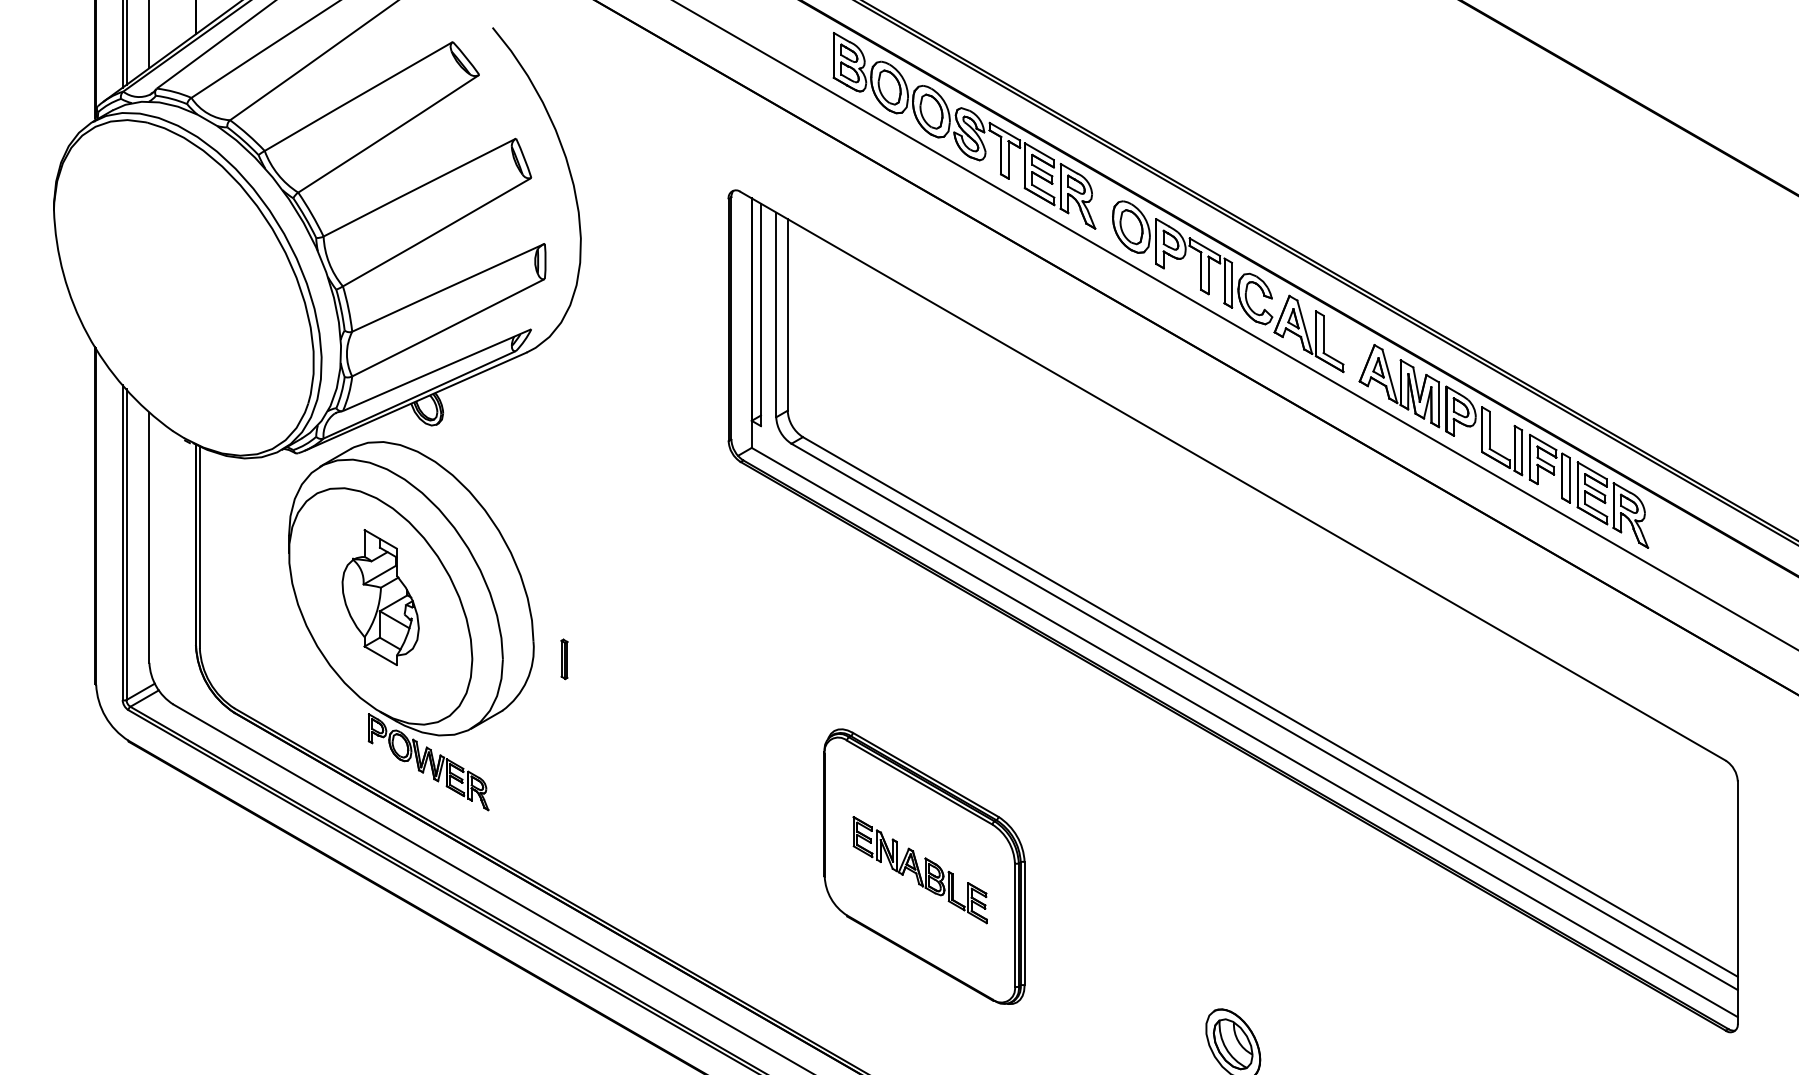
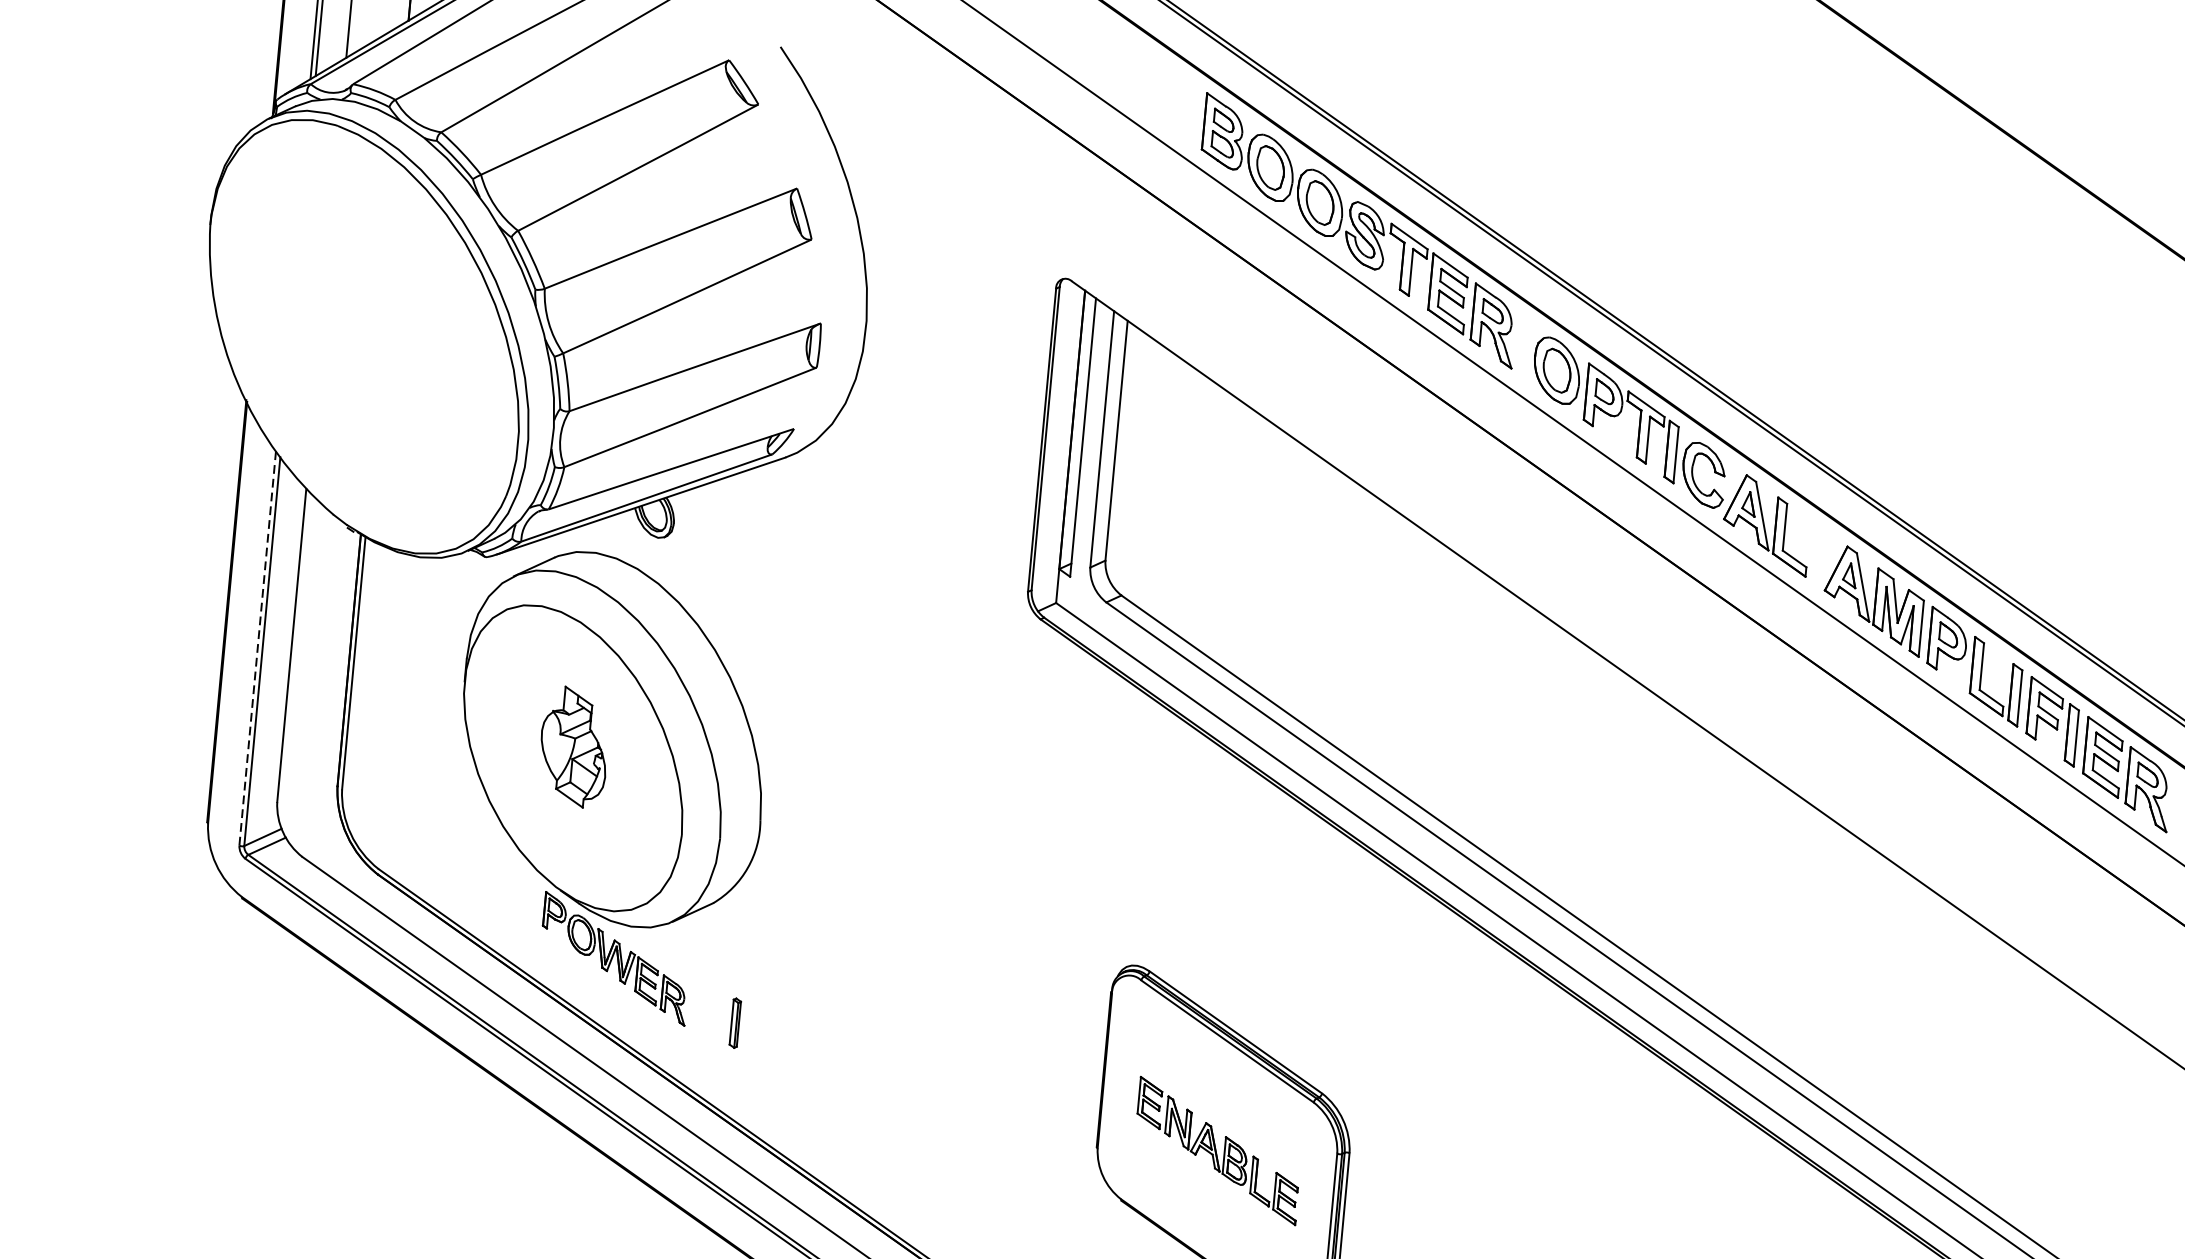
line: (122, 542) -> (257, 648), solid -> dashed
part: (380, 597) -> (574, 747), size x0.7
part: (564, 659) -> (735, 1023), moved

